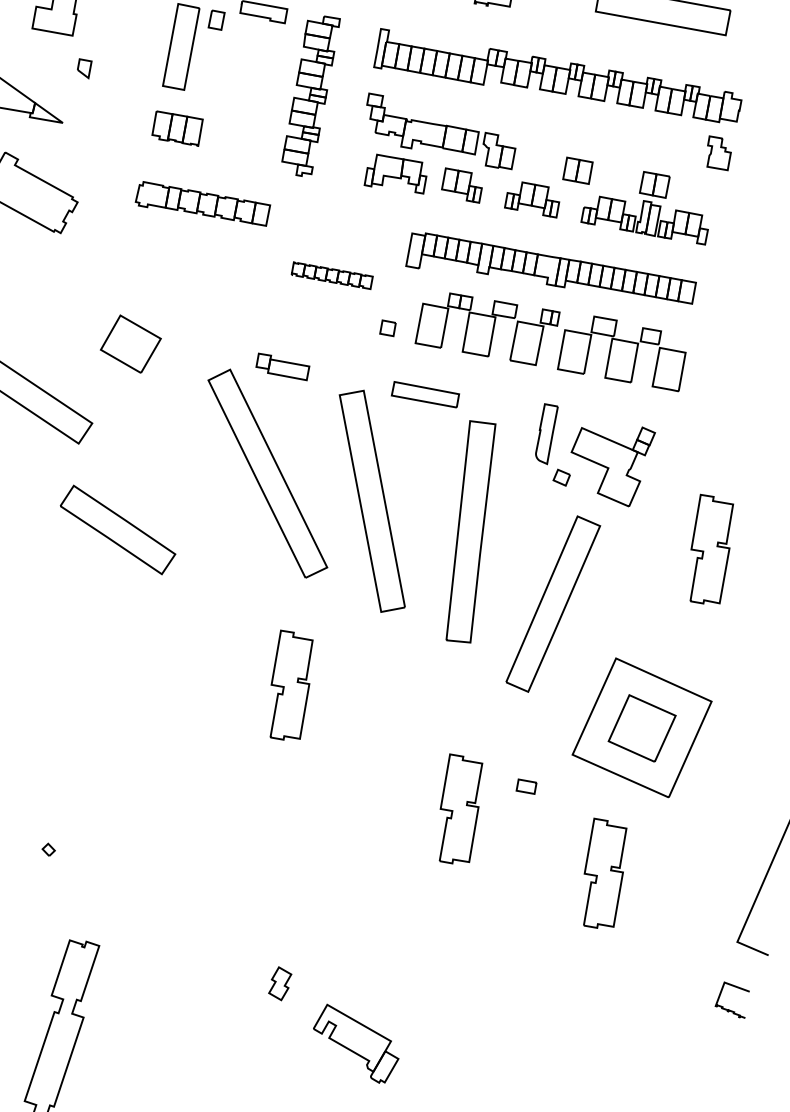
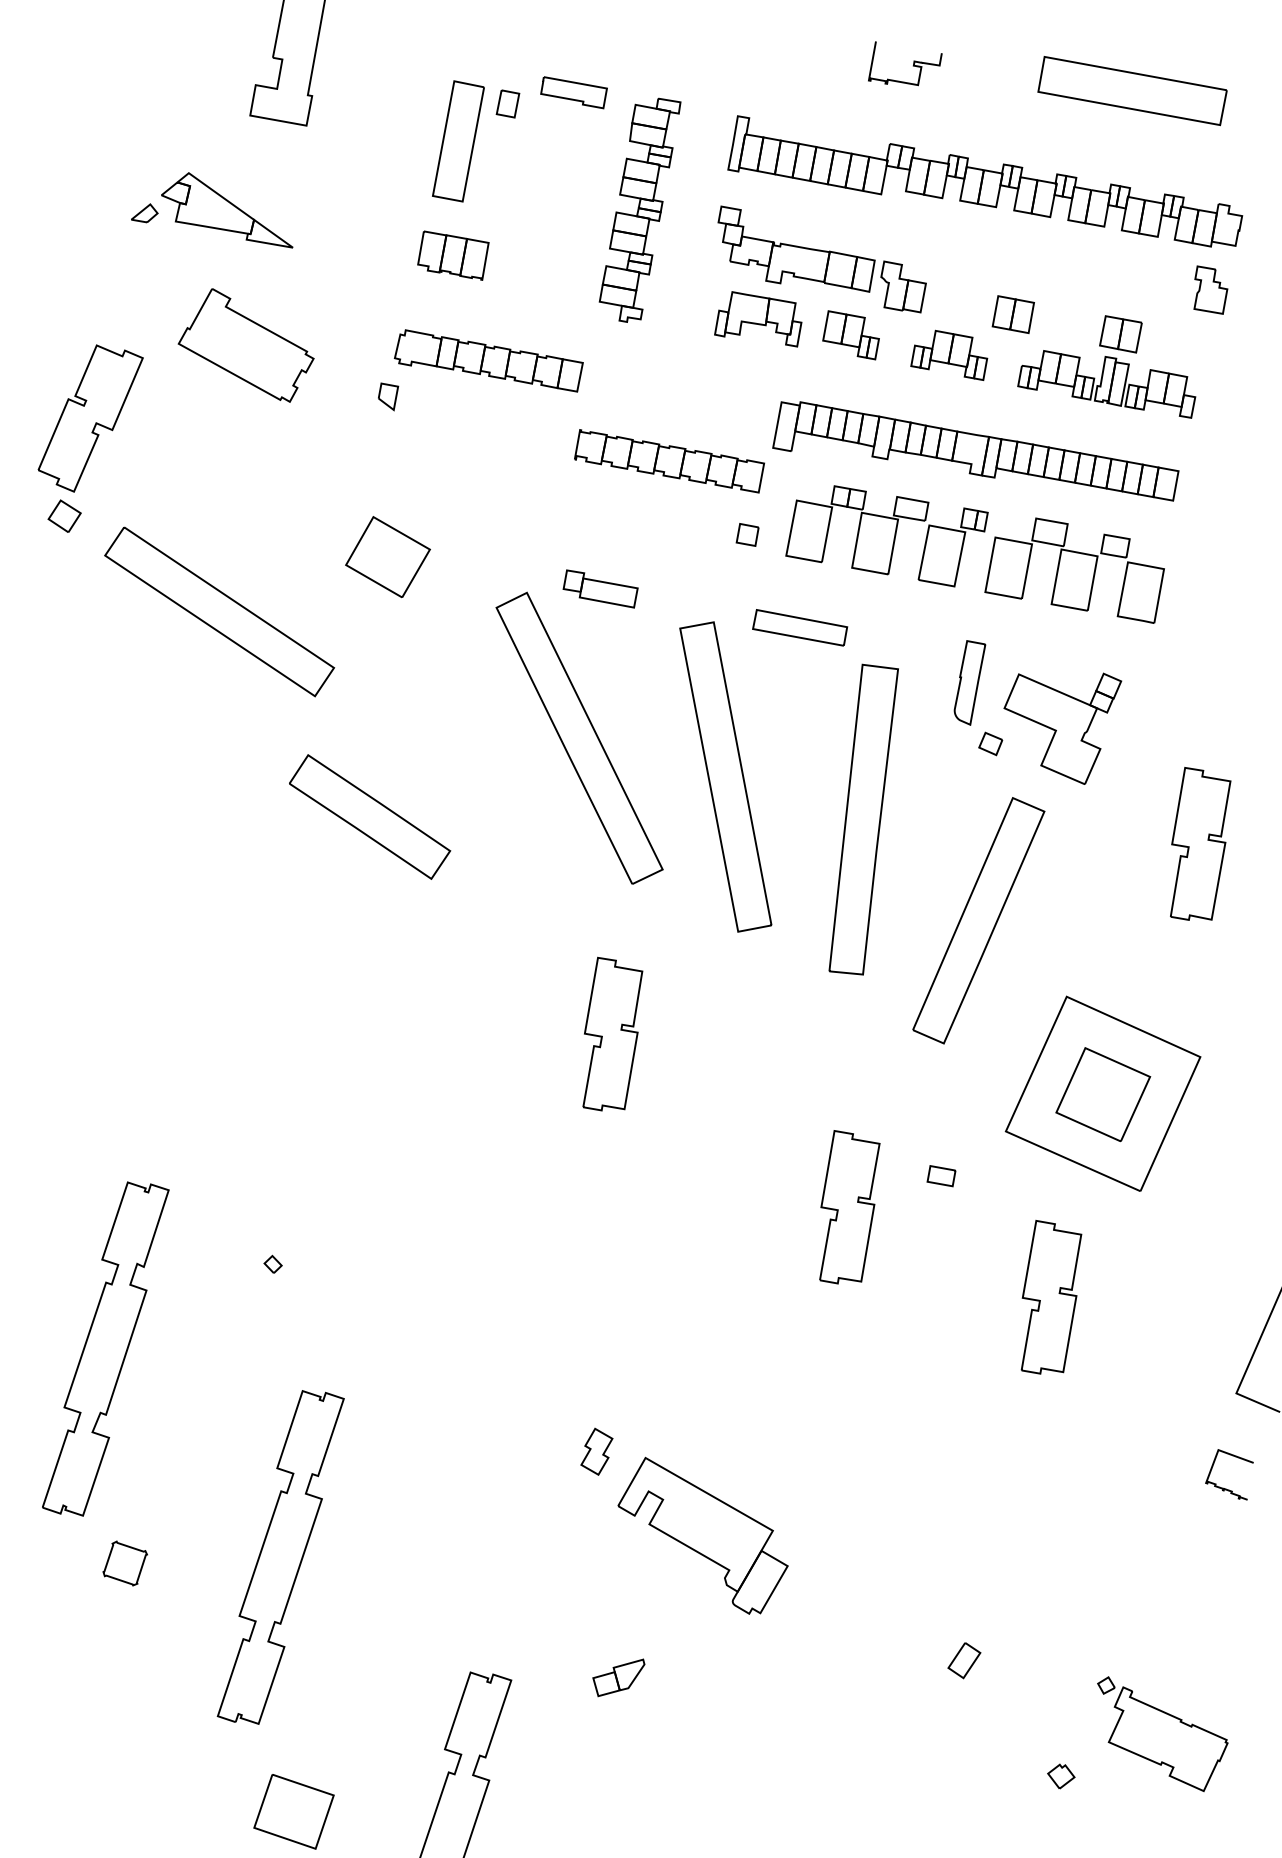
part: (84, 68) -> (388, 396), moved
part: (332, 275) -> (669, 461), size x1.67
part: (355, 1043) -> (702, 1535), size x1.43

